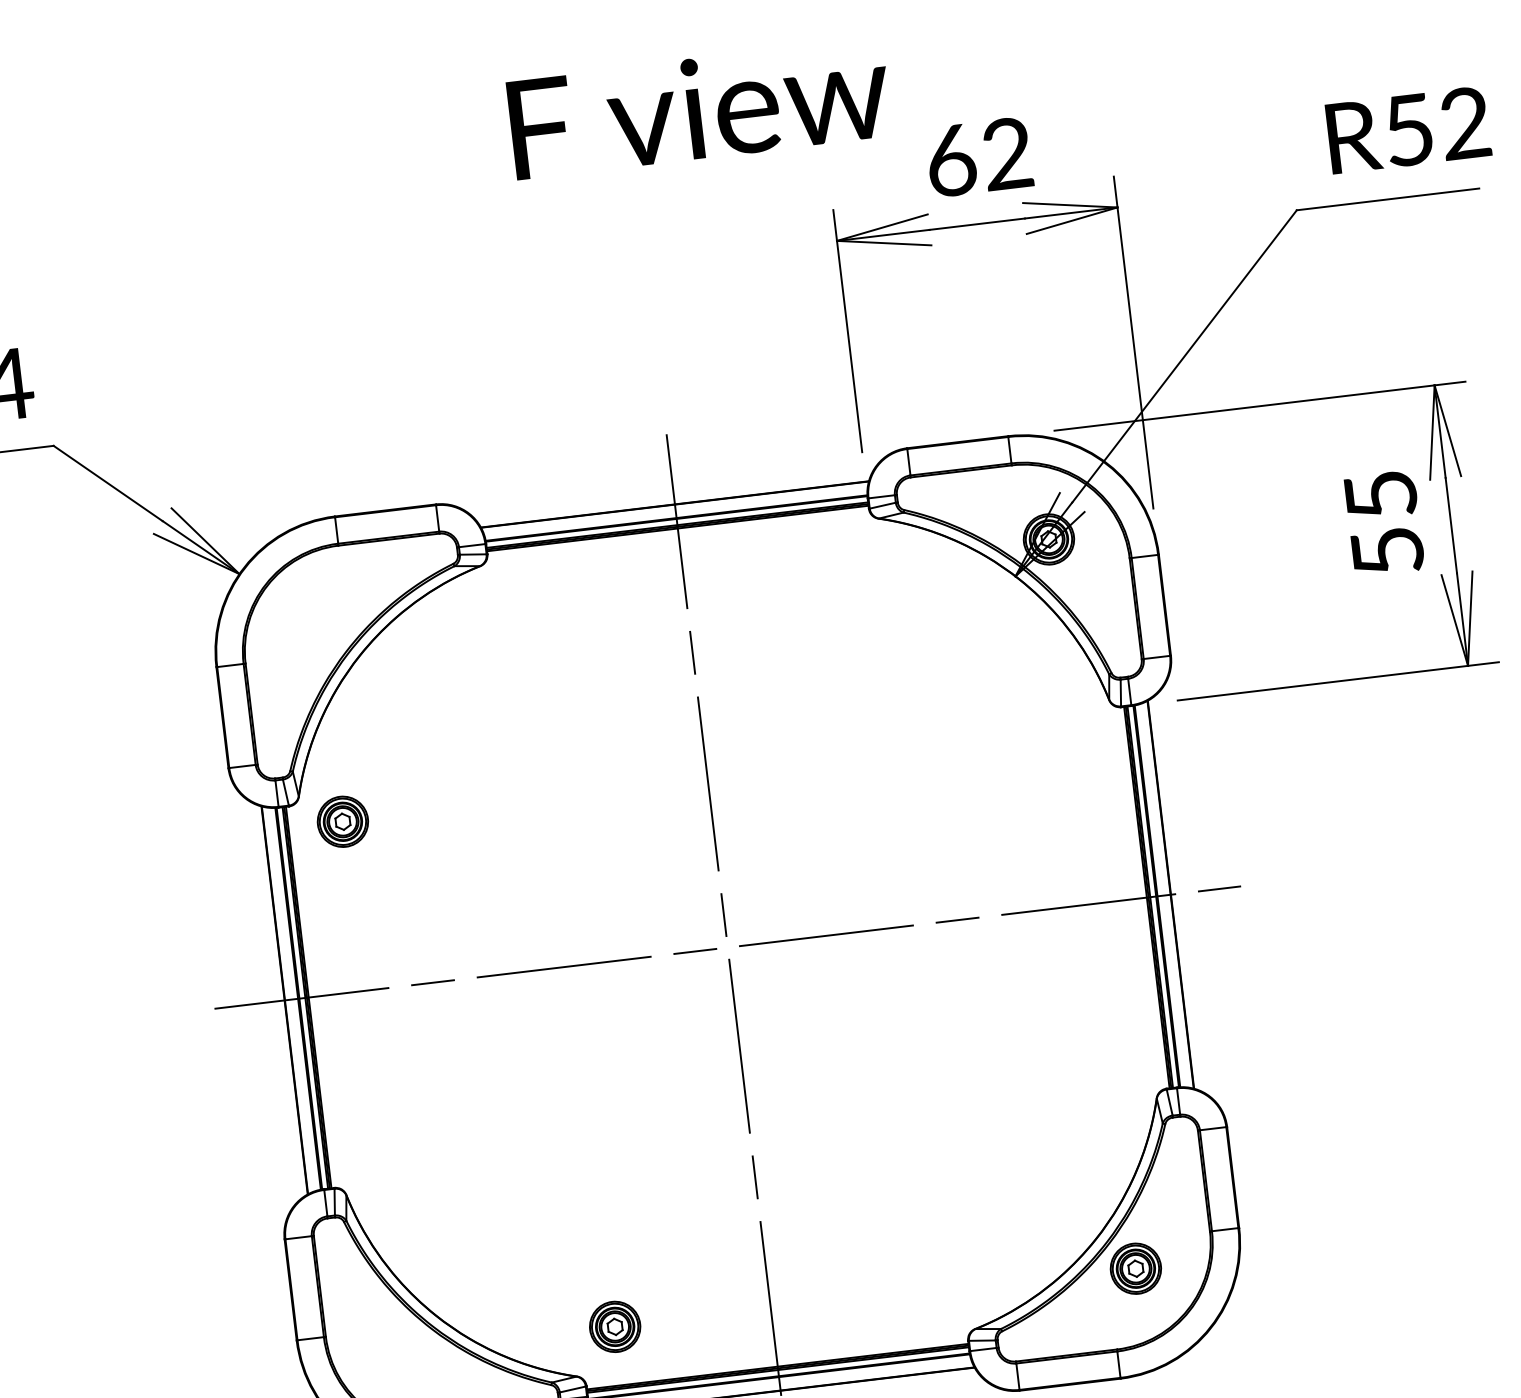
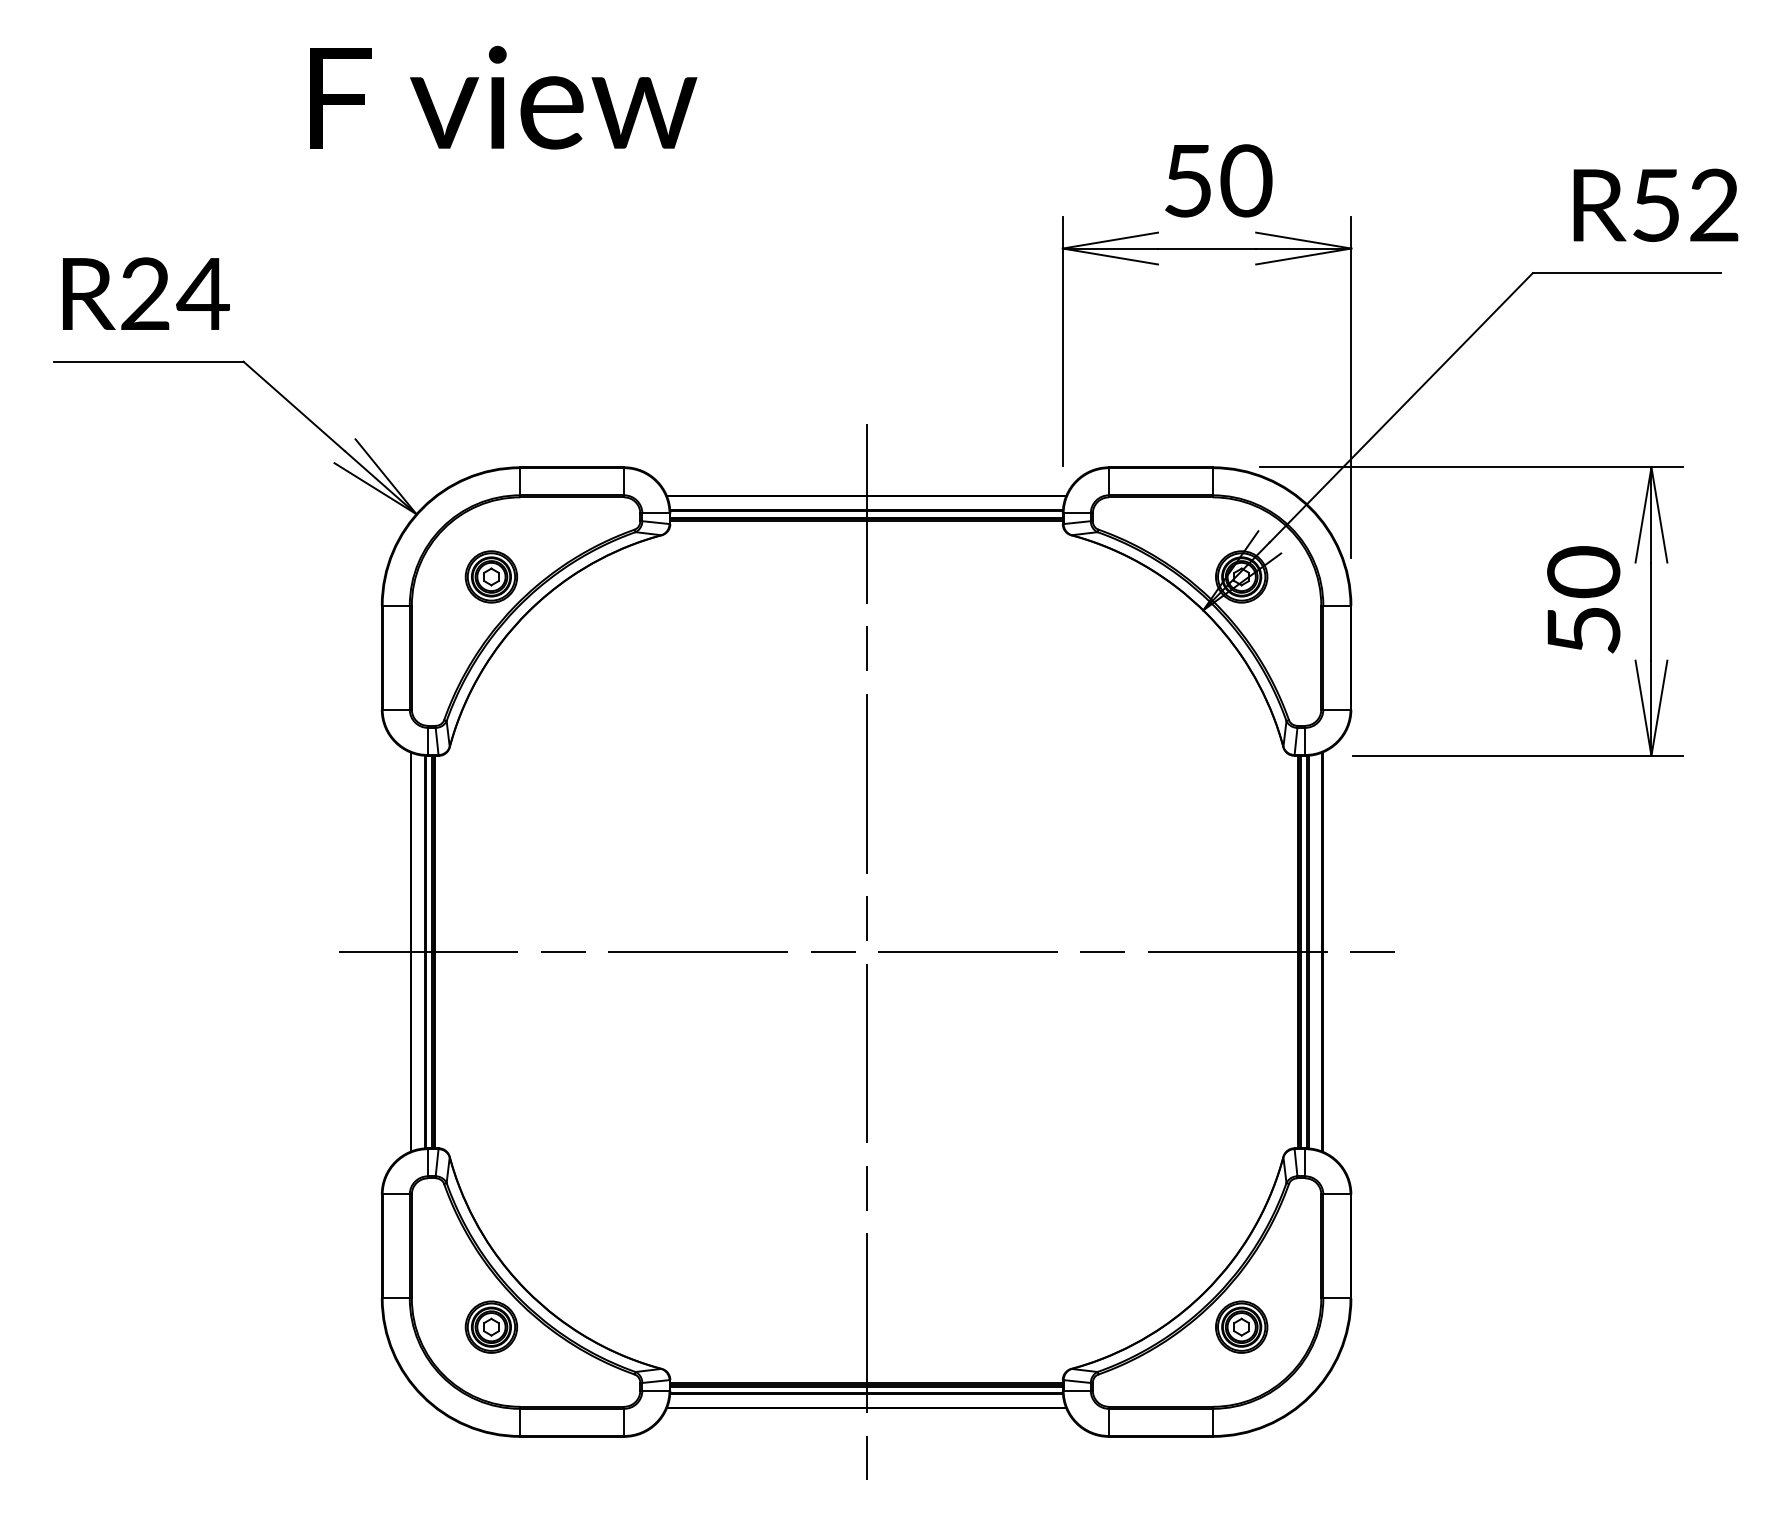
text: (699, 108) -> (503, 97), moved
text: (980, 156) -> (1218, 180), 62 -> 50
text: (1380, 495) -> (1583, 572), 55 -> 50
part: (342, 821) -> (491, 576), moved
part: (615, 1326) -> (491, 1326), moved

